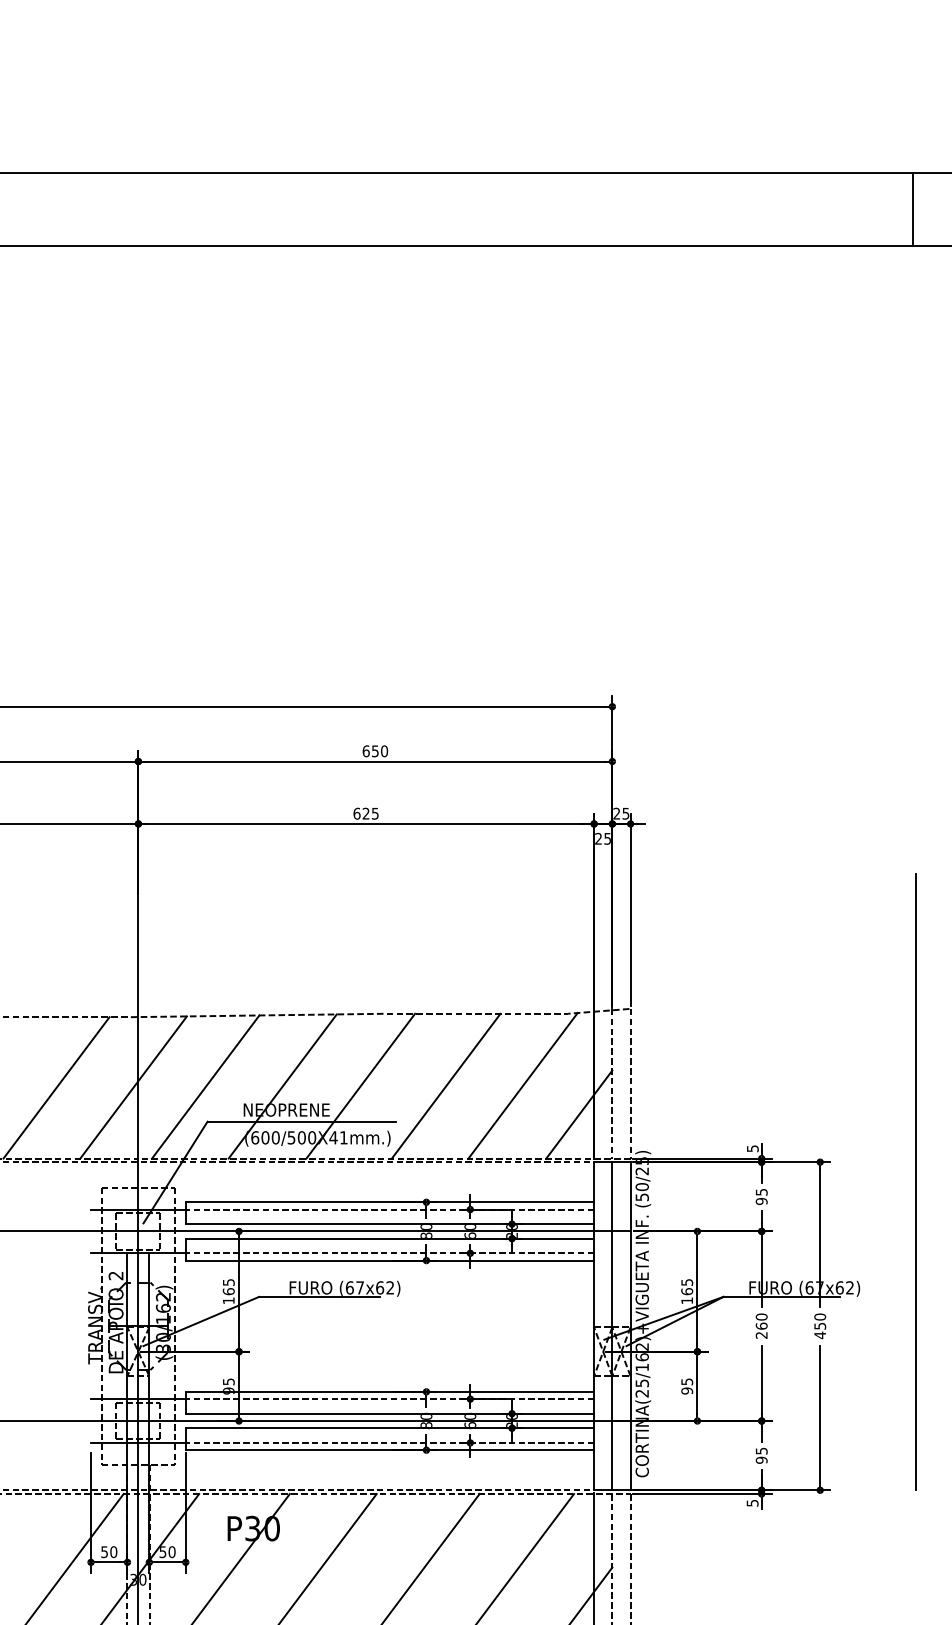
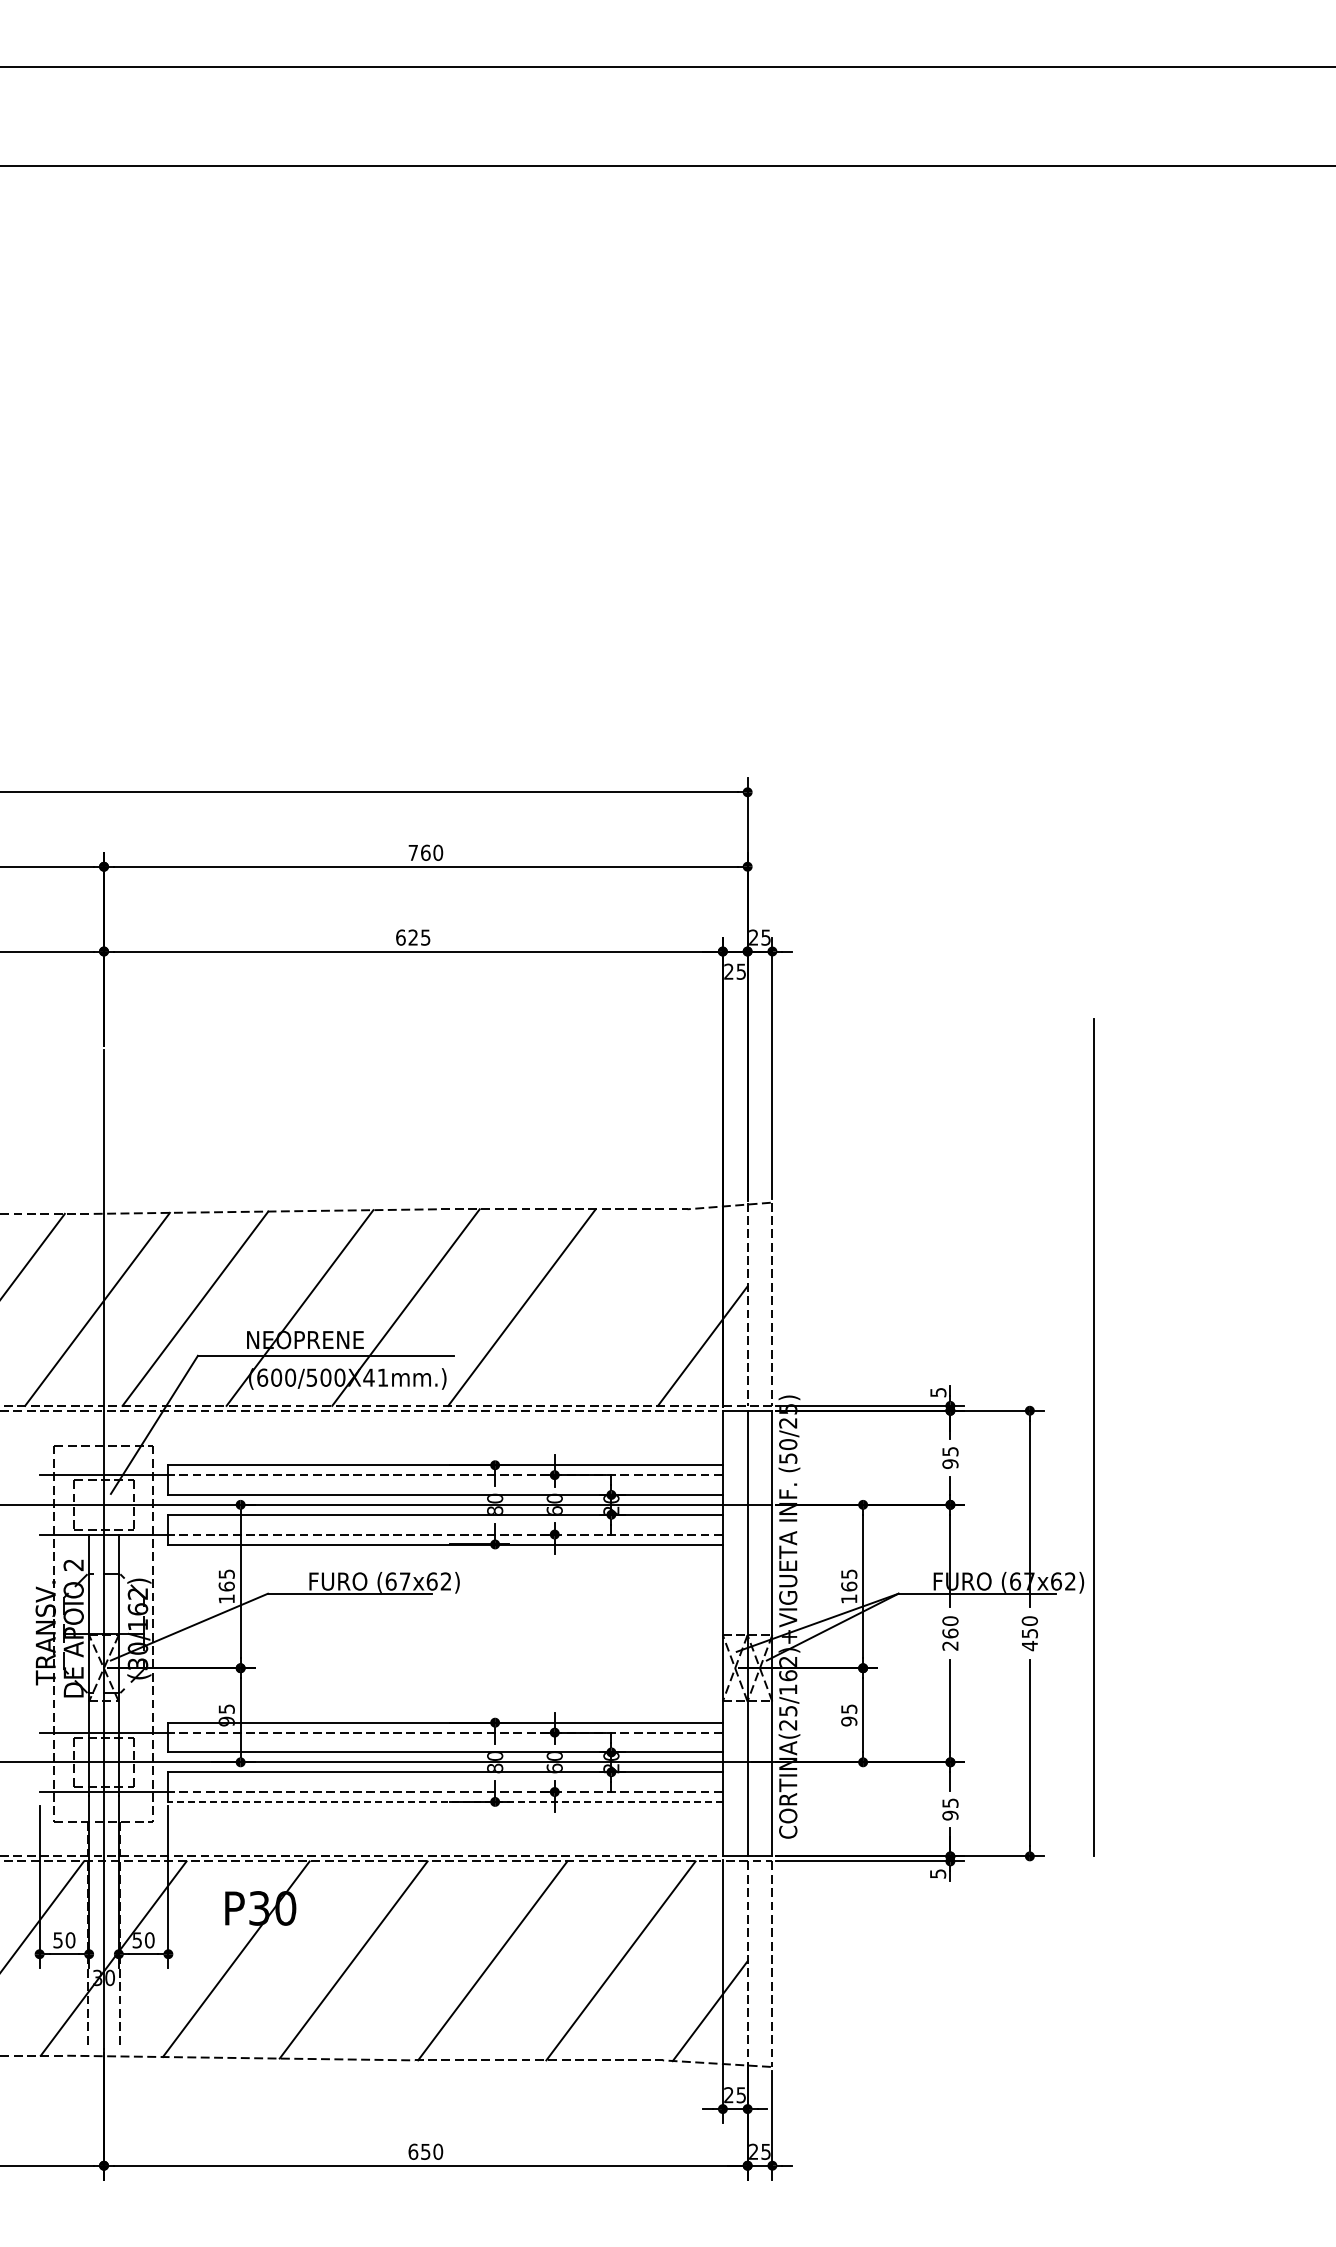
line: (912, 209) -> (1155, 116), removed
text: (370, 751) -> (419, 852), 650 -> 760
line: (523, 1085) -> (626, 1306), removed
line: (915, 1181) -> (1093, 1437), moved
line: (389, 1449) -> (445, 1801), solid -> dashed

